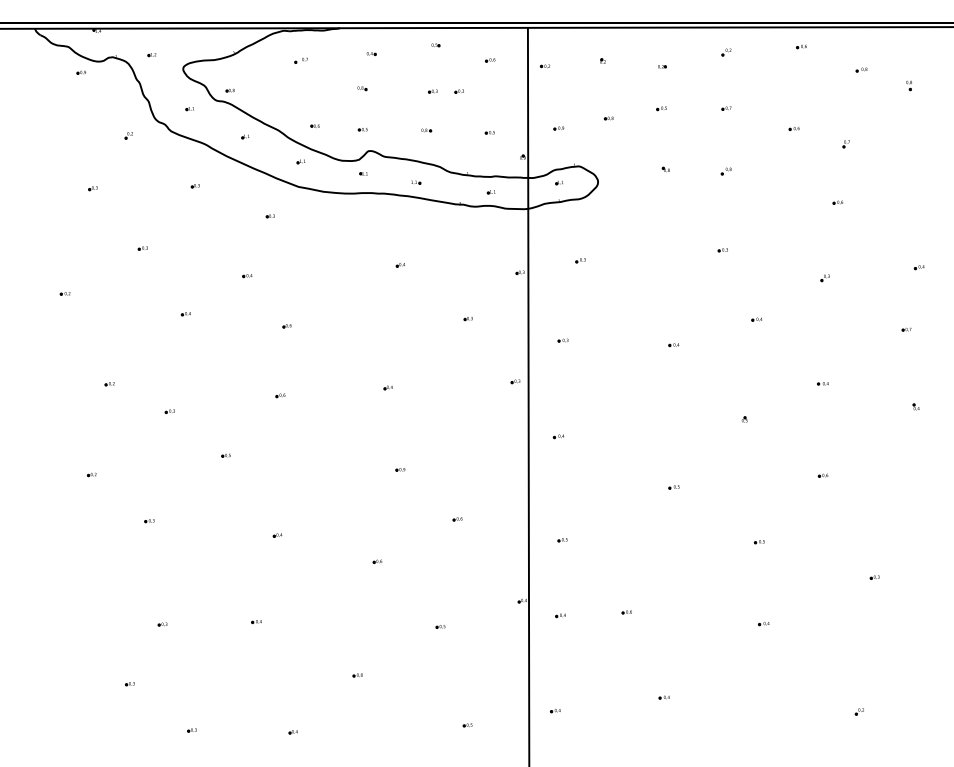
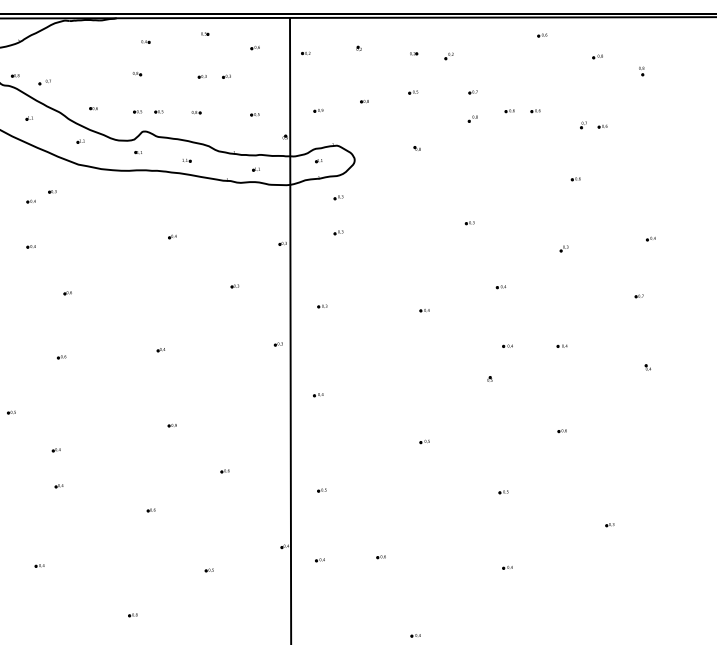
part: (726, 52) -> (449, 56), moved
part: (300, 60) -> (44, 82), moved
part: (765, 128) -> (509, 110), added
part: (385, 129) -> (158, 111), added
part: (866, 145) -> (602, 126), added
part: (725, 171) -> (472, 119), moved
part: (580, 222) -> (338, 197), added
part: (247, 227) -> (31, 202), added
part: (763, 383) -> (507, 345), added
part: (274, 496) -> (56, 450), added

